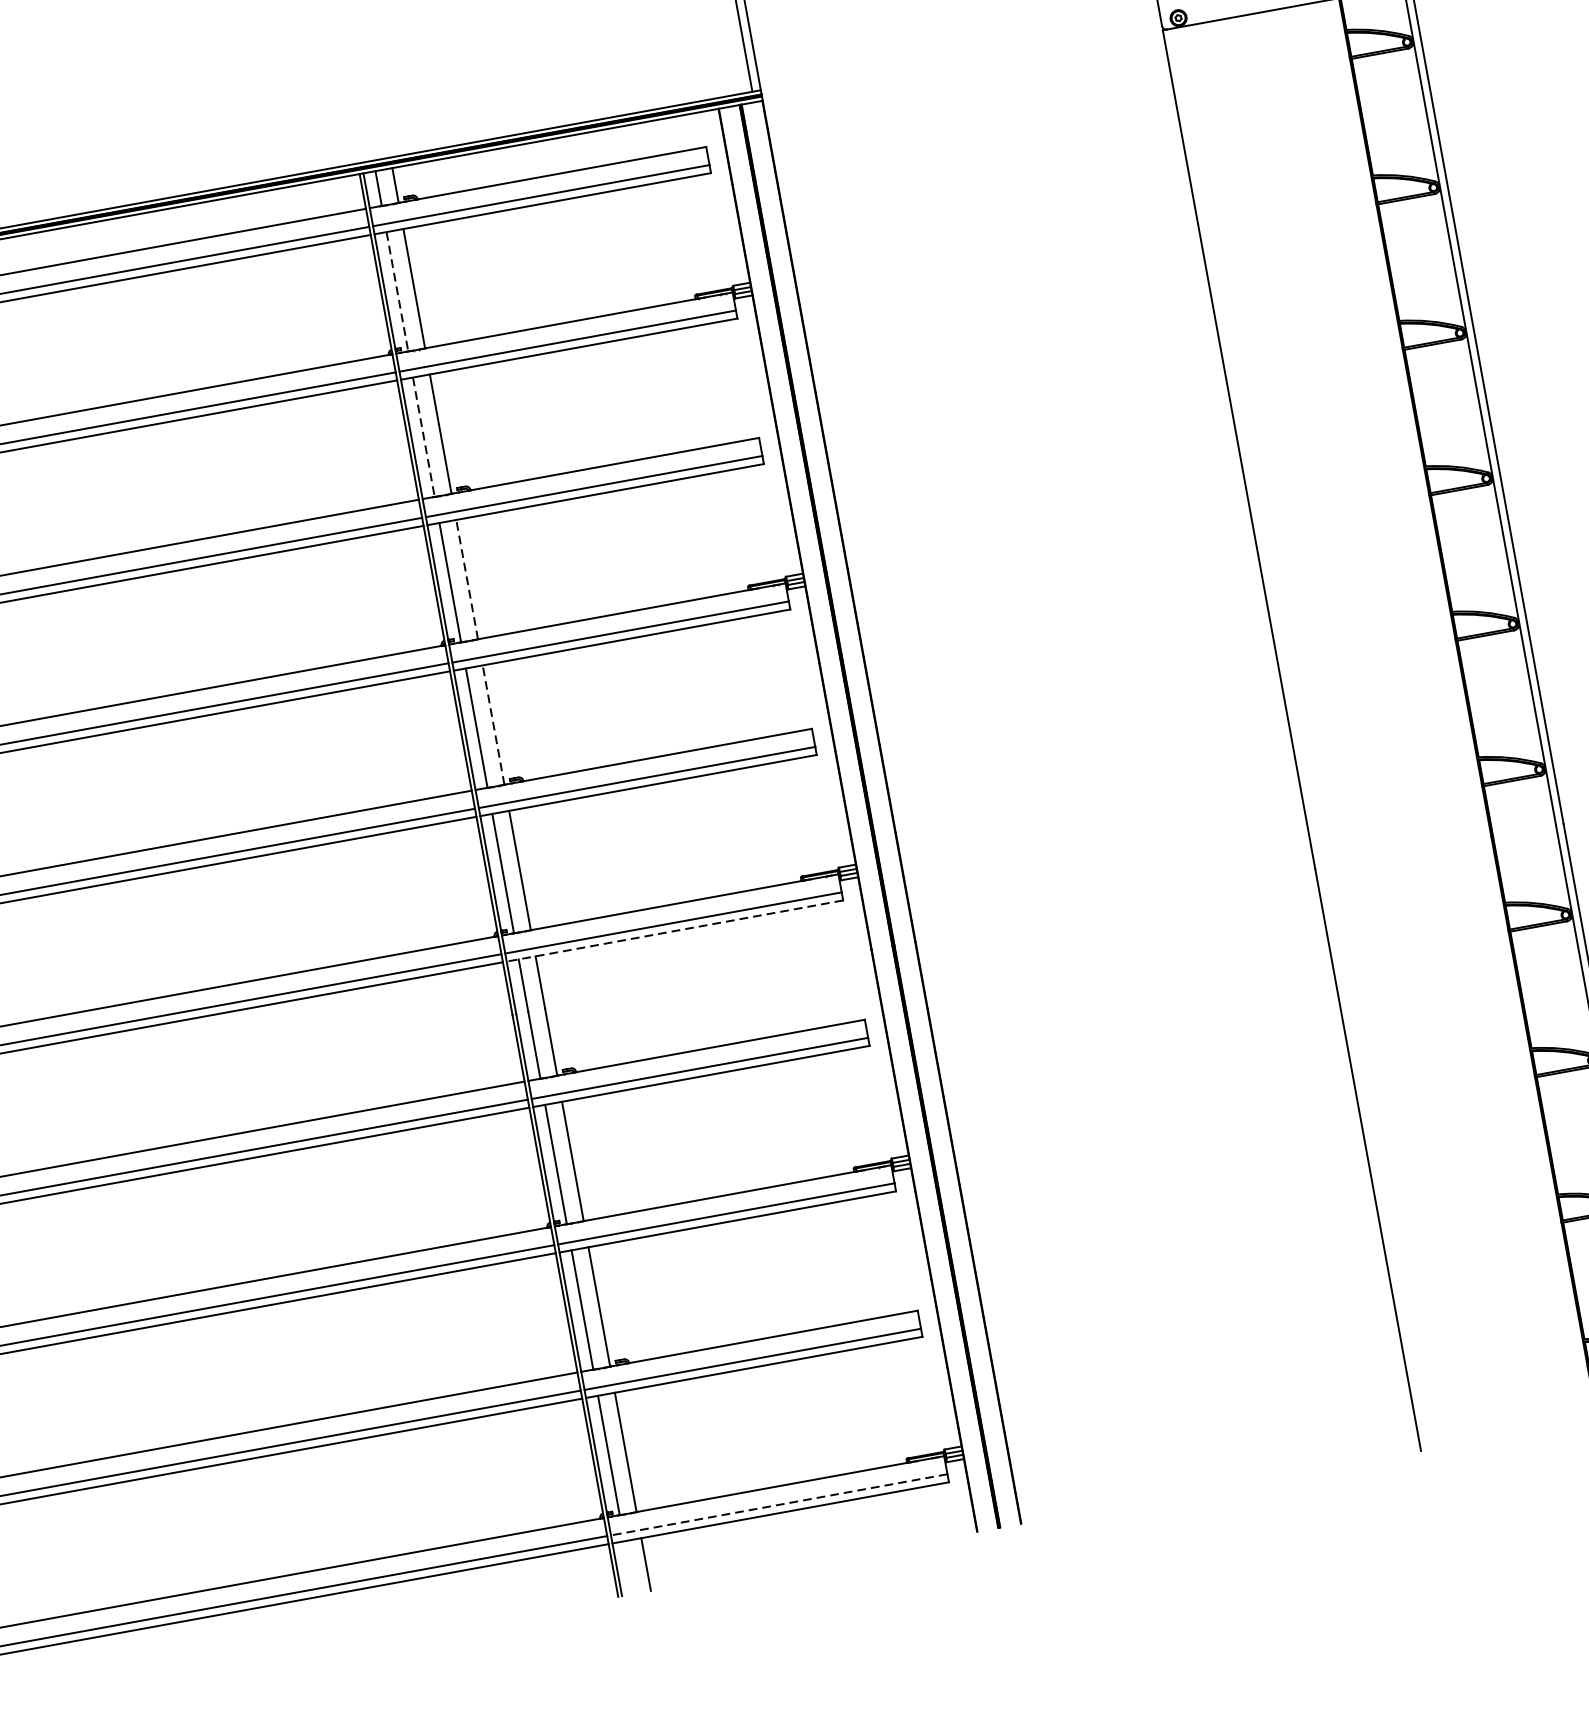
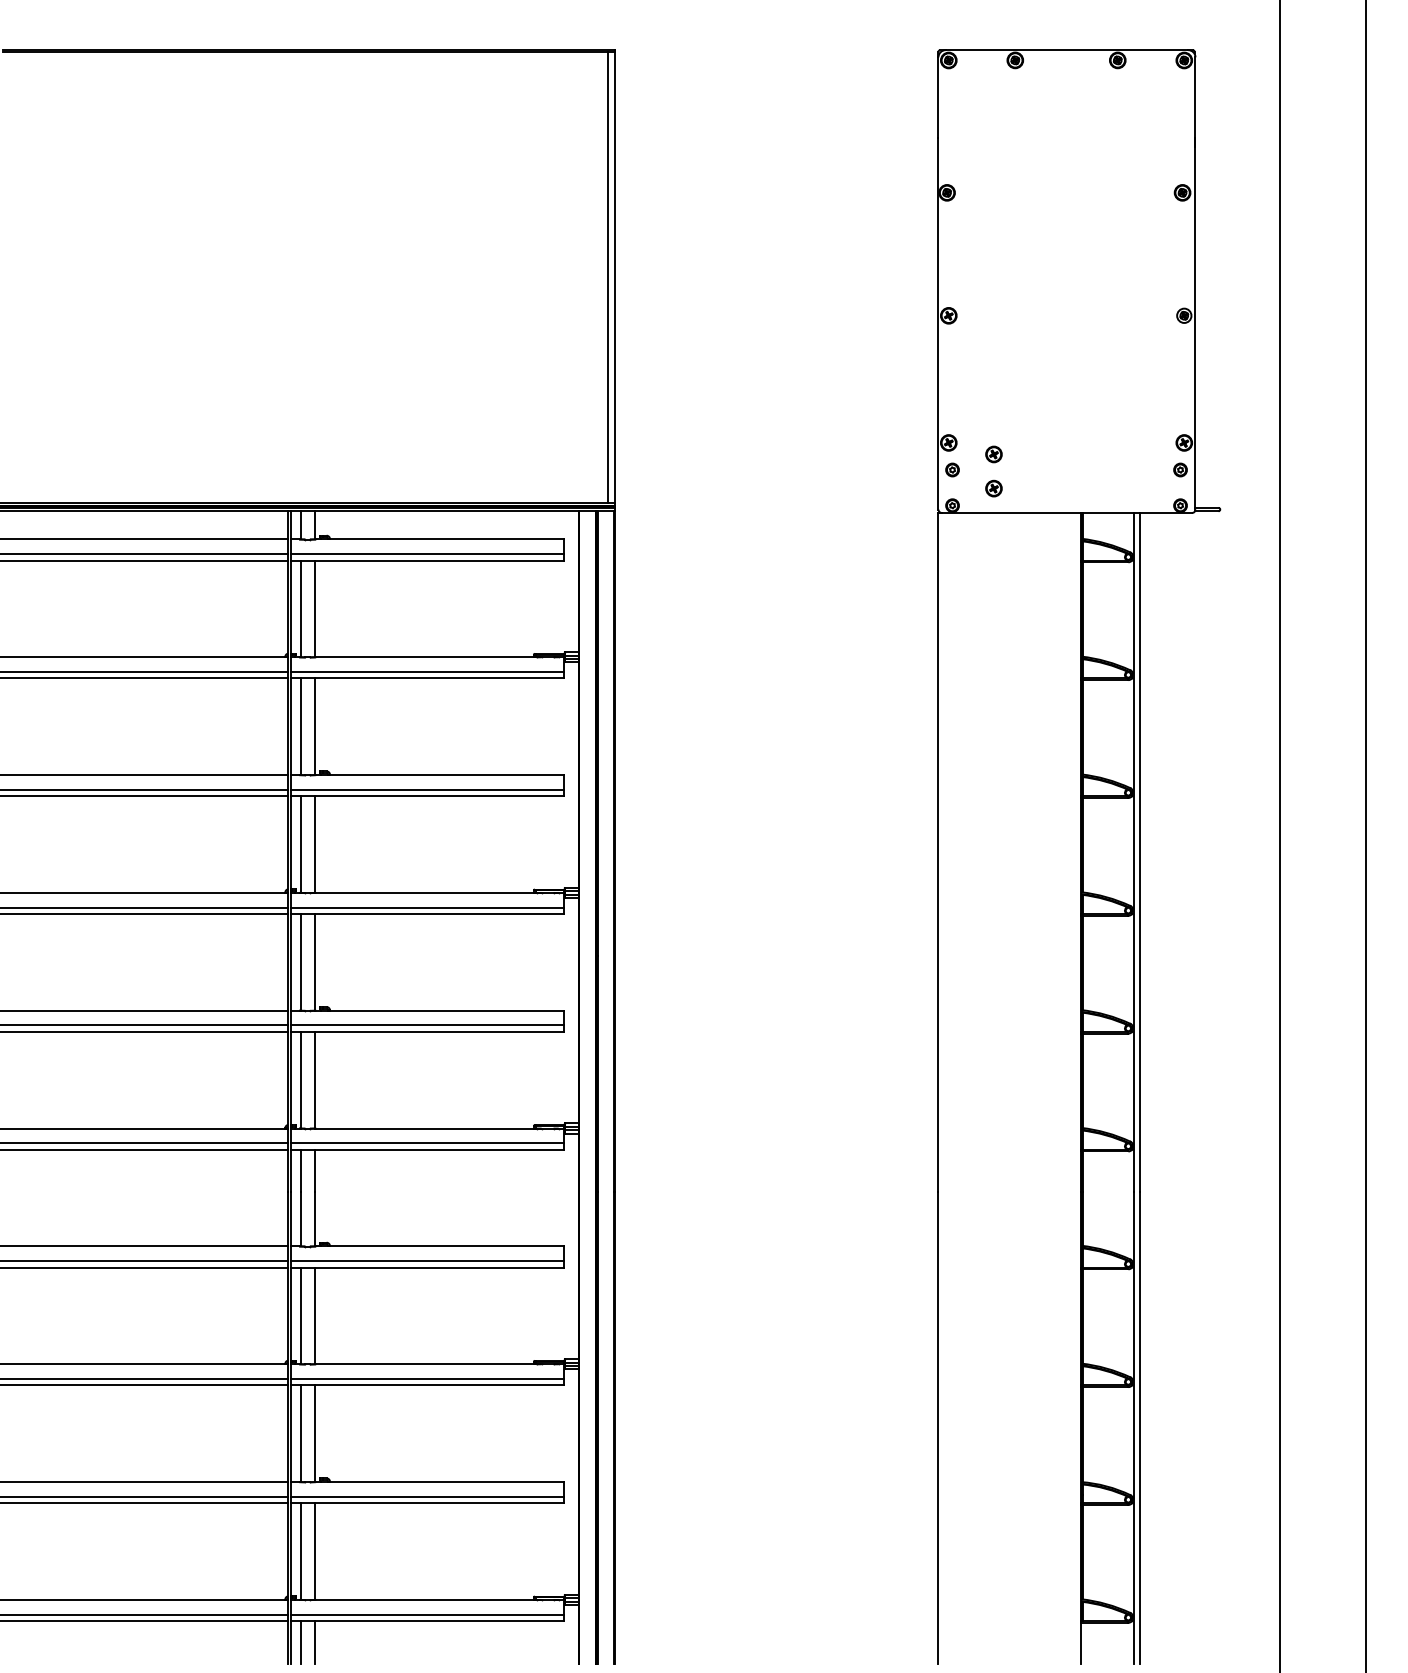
line: (398, 292) -> (301, 609), dashed -> solid
line: (424, 438) -> (301, 727), dashed -> solid
line: (466, 579) -> (314, 844), dashed -> solid
line: (493, 723) -> (314, 961), dashed -> solid
line: (674, 930) -> (427, 1149), dashed -> solid
line: (779, 1504) -> (427, 1614), dashed -> solid
line: (629, 1567) -> (301, 1642), added

